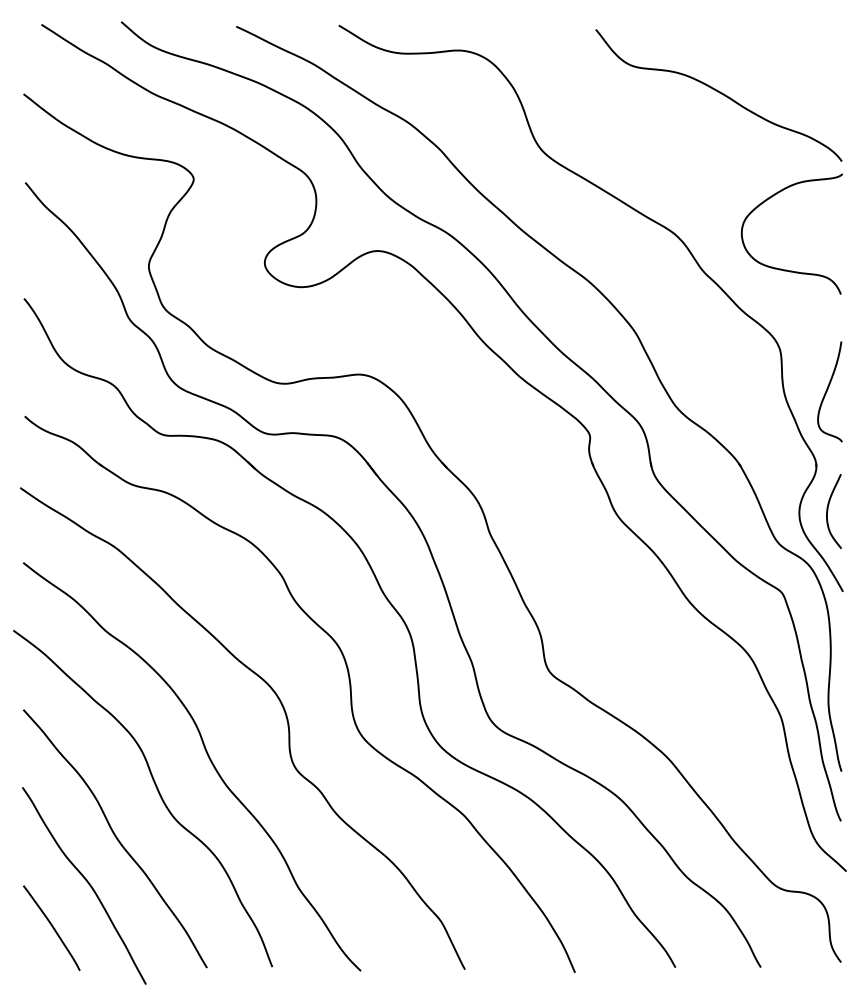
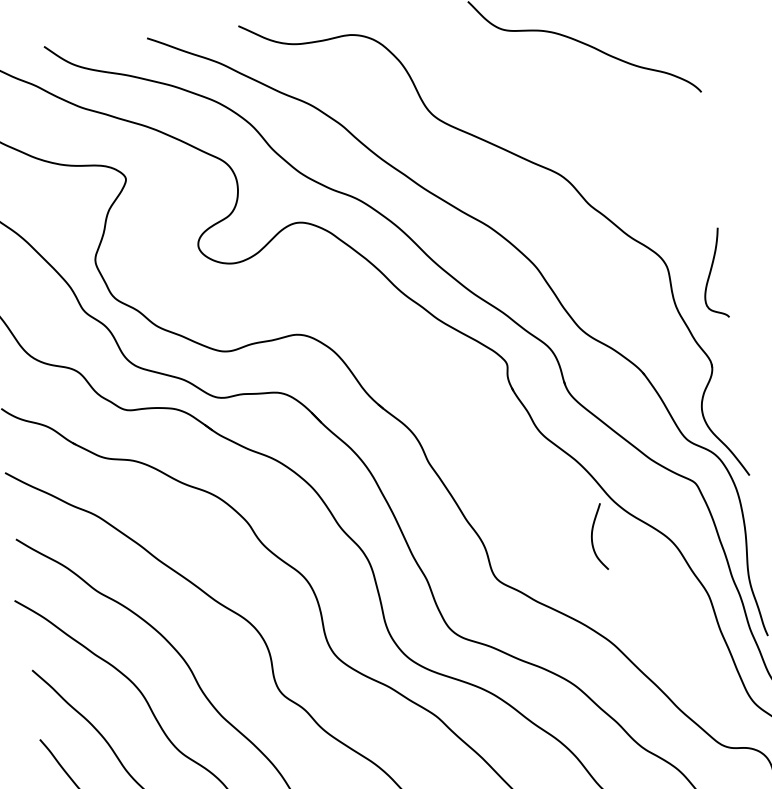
curve: (786, 269) -> (663, 194), removed
curve: (827, 391) -> (710, 273), moved
curve: (828, 511) -> (593, 537), moved

